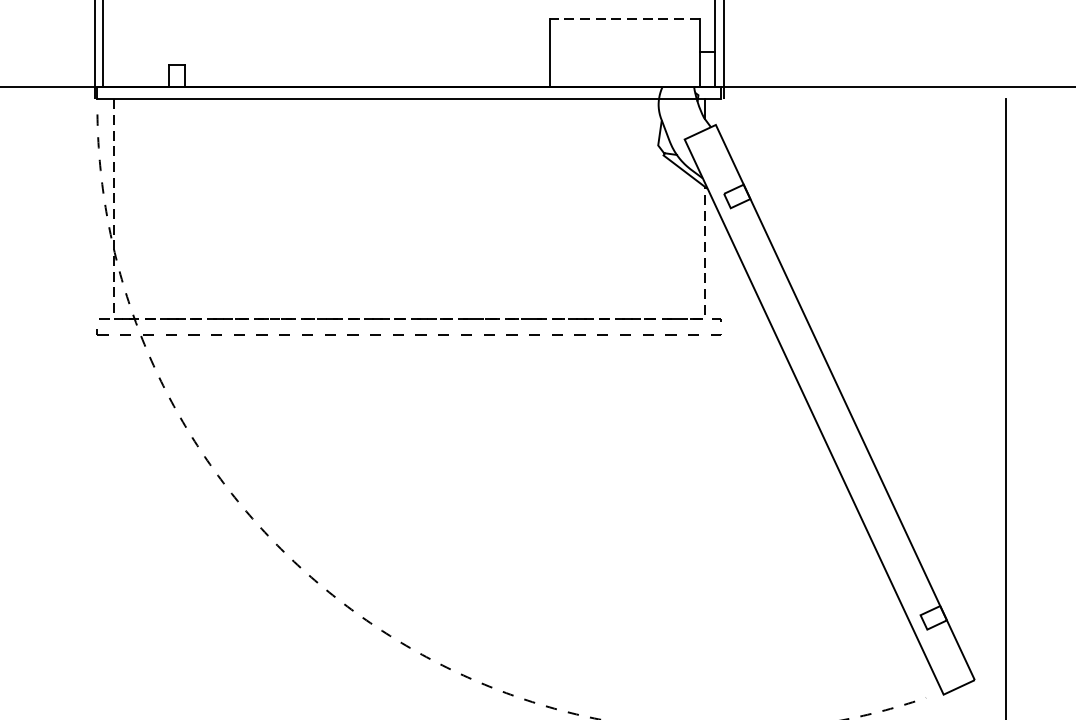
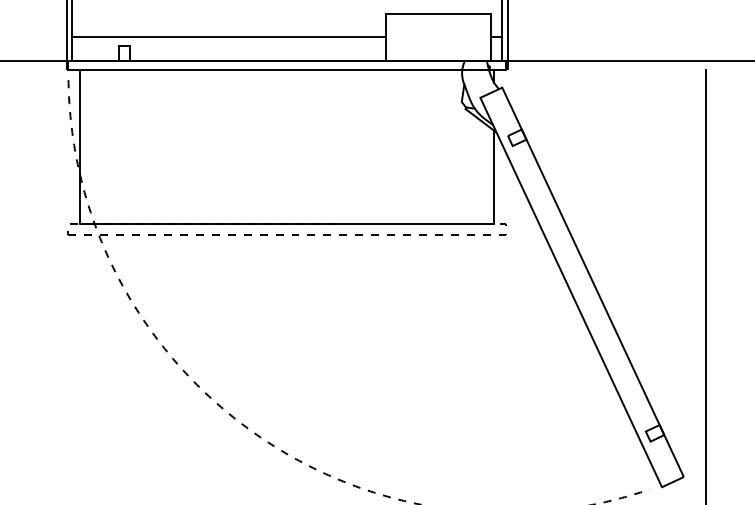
line: (624, 19) -> (438, 13), dashed -> solid
line: (326, 52) -> (229, 36), added
line: (365, 320) -> (256, 224), dashed -> solid

